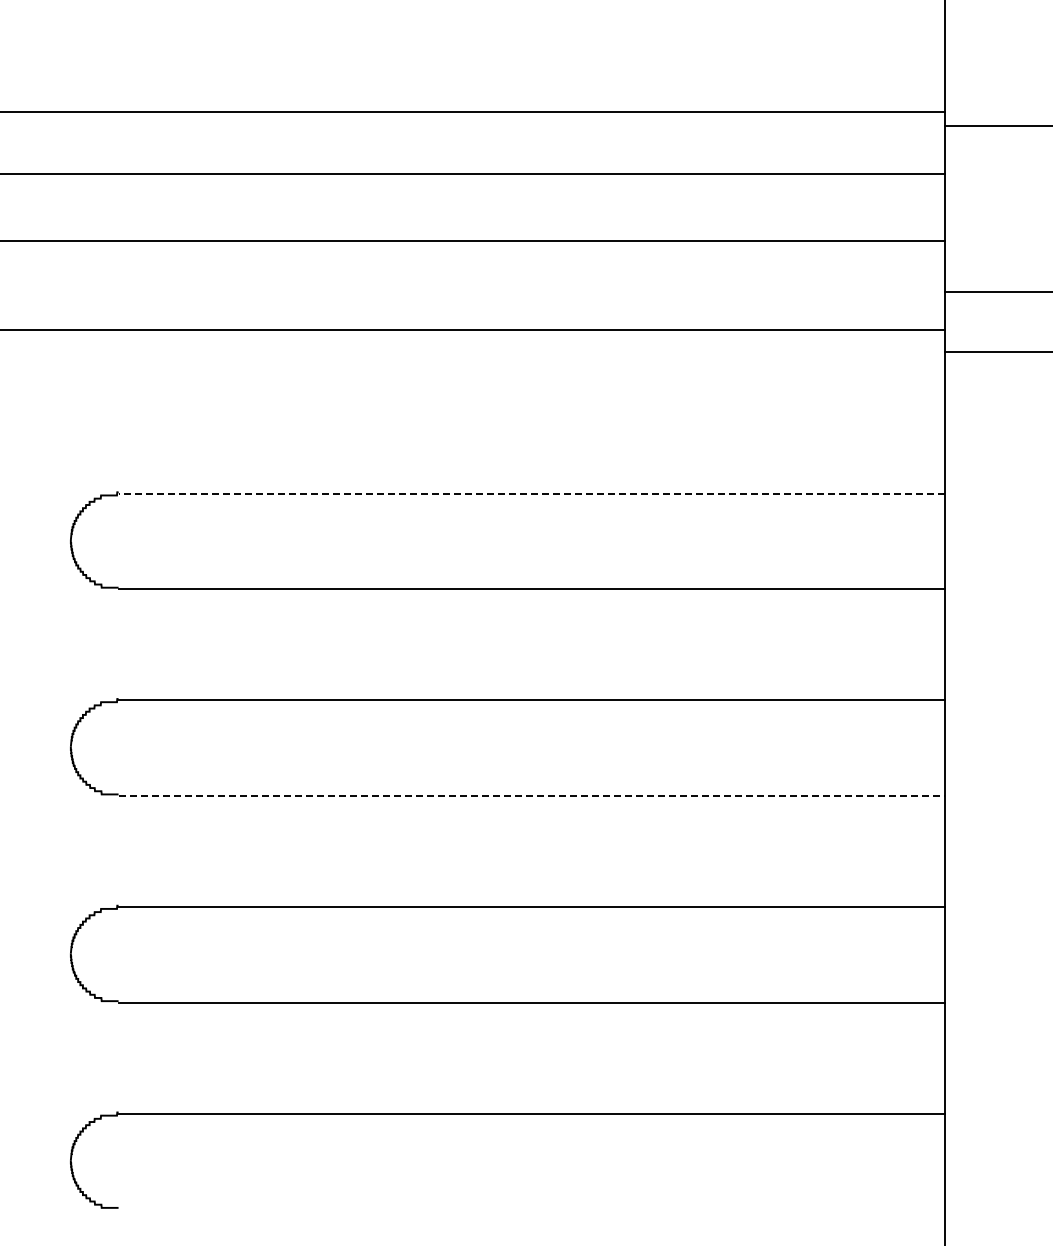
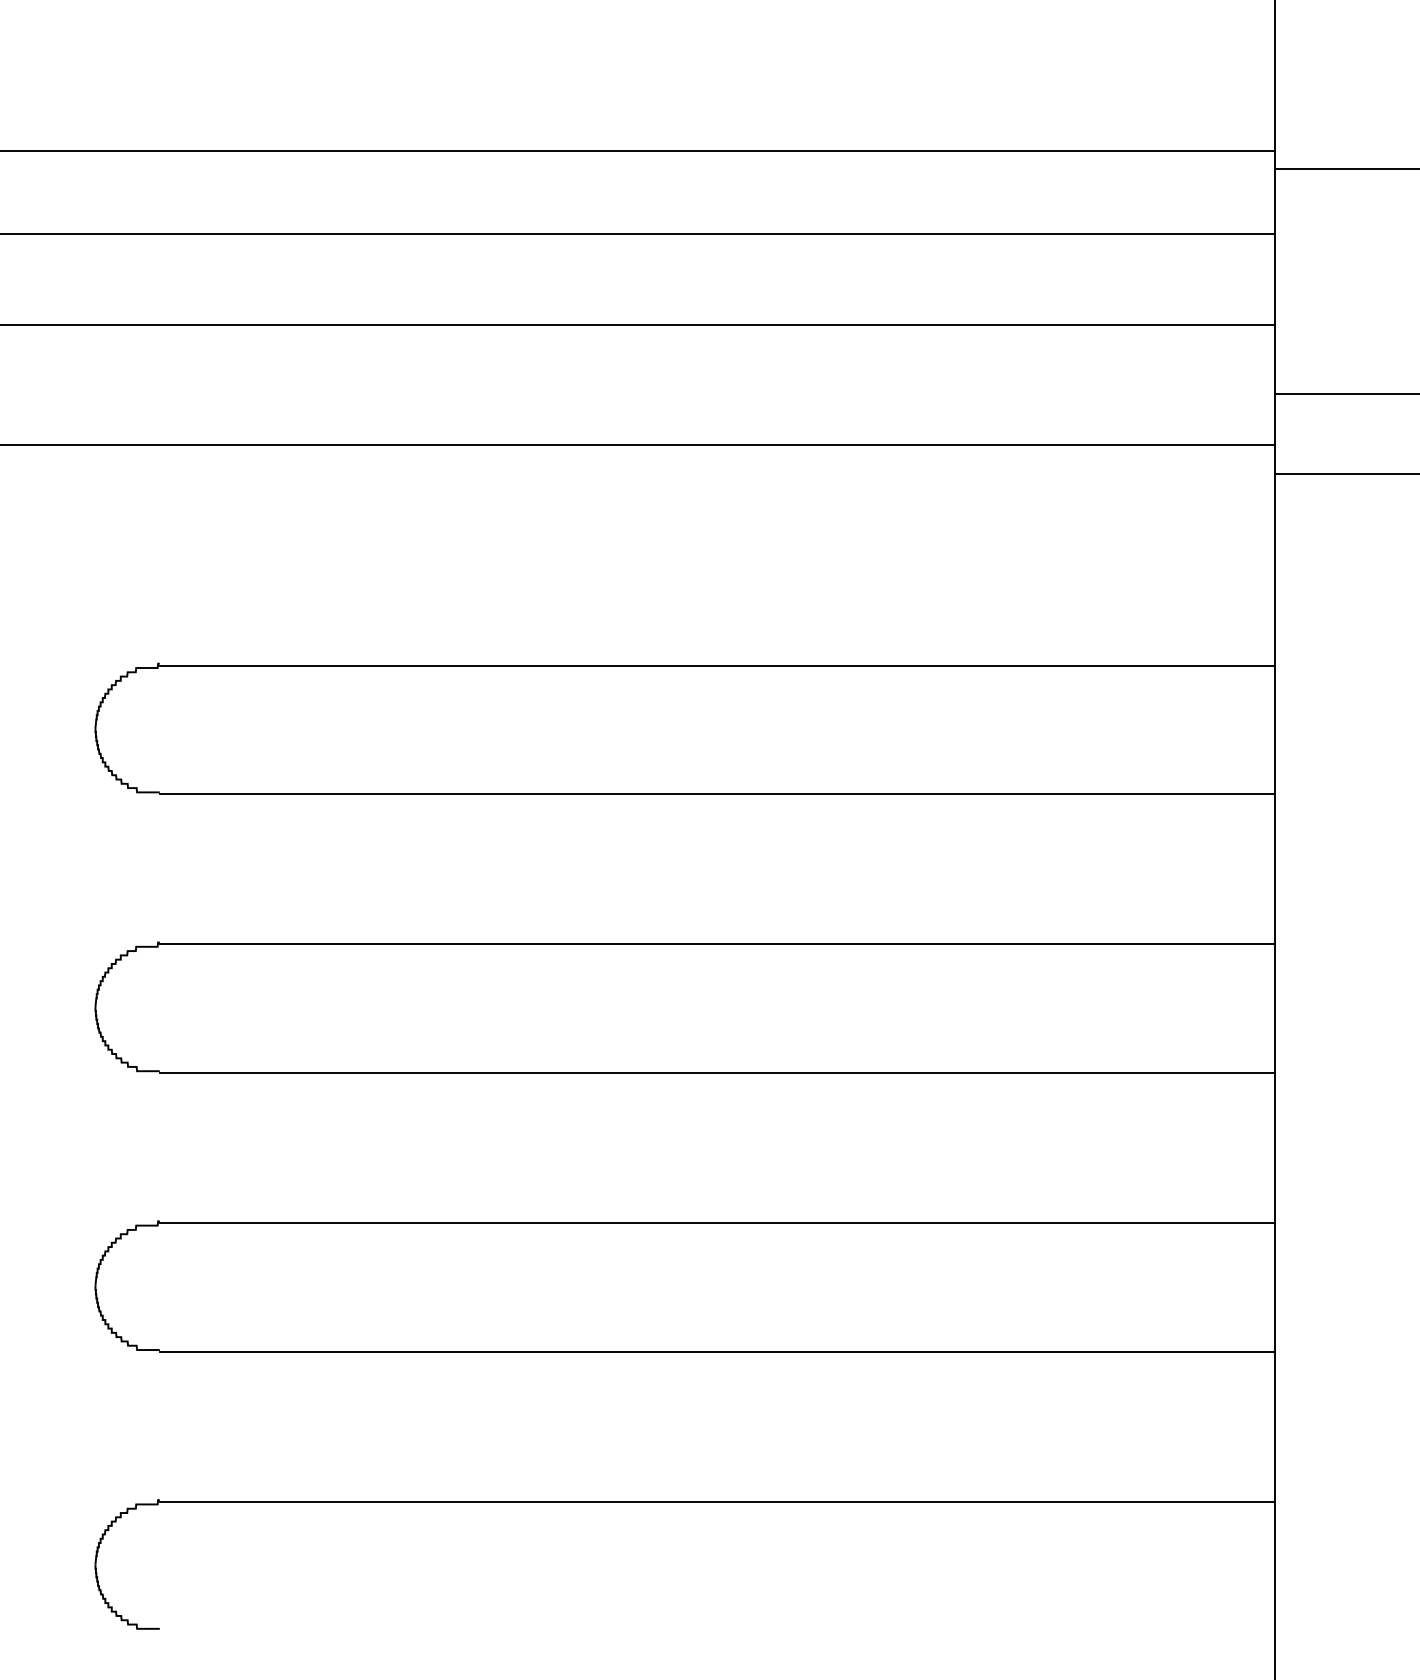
line: (531, 493) -> (716, 665), dashed -> solid
line: (532, 795) -> (718, 1072), dashed -> solid

